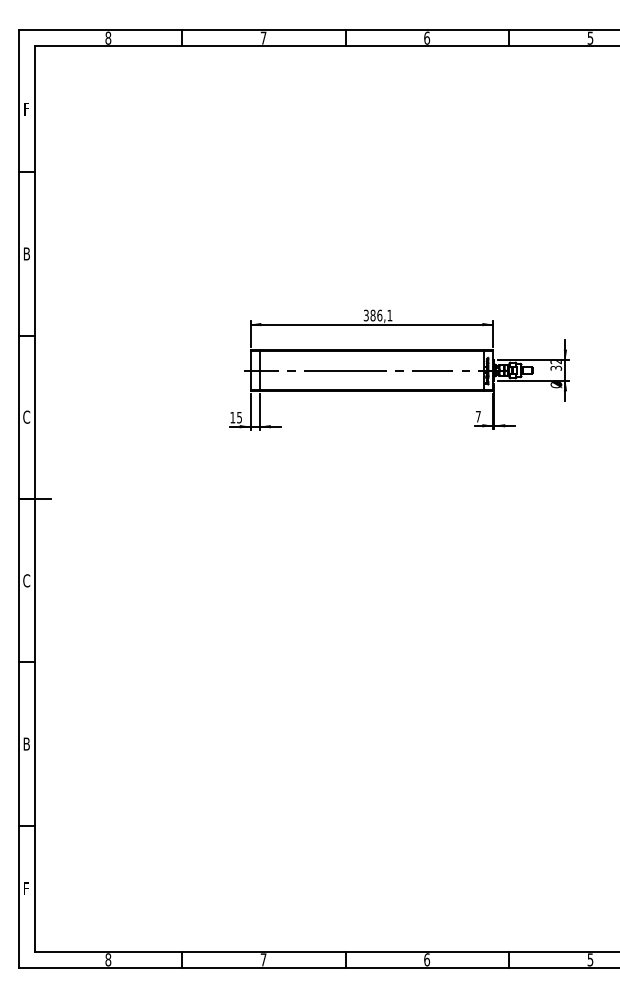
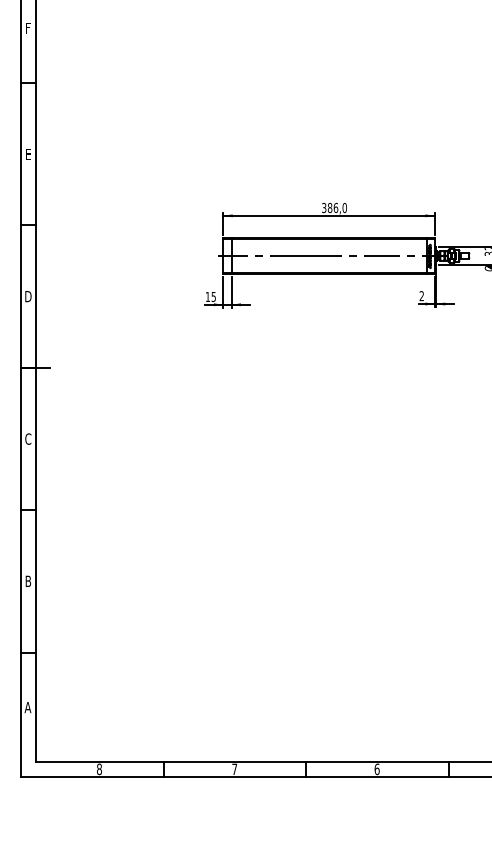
text: (26, 253) -> (28, 153), B -> E
text: (389, 315) -> (344, 207), 386,1 -> 386,0
text: (26, 416) -> (28, 295), C -> D
text: (477, 416) -> (421, 295), 7 -> 2
text: (26, 888) -> (28, 707), F -> A

